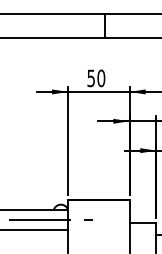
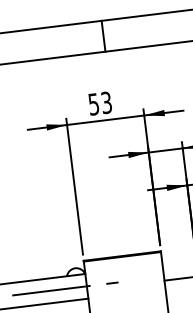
text: (101, 78) -> (106, 102), 50 -> 53

